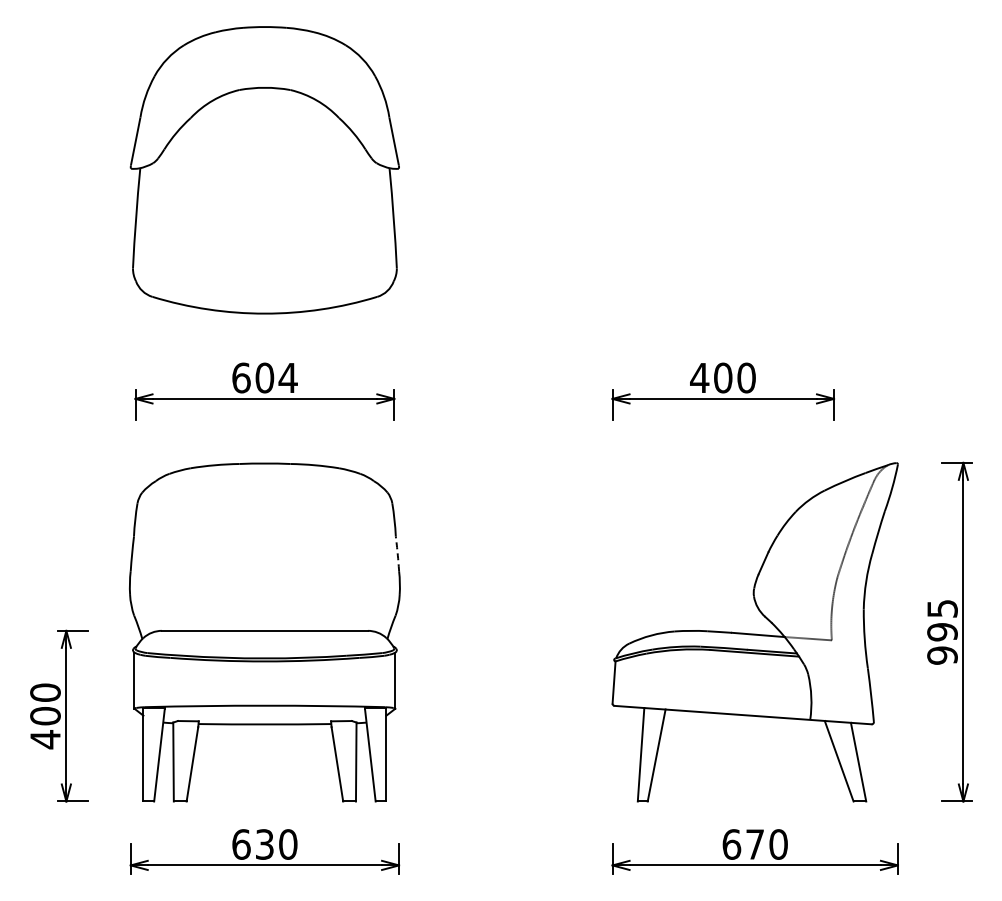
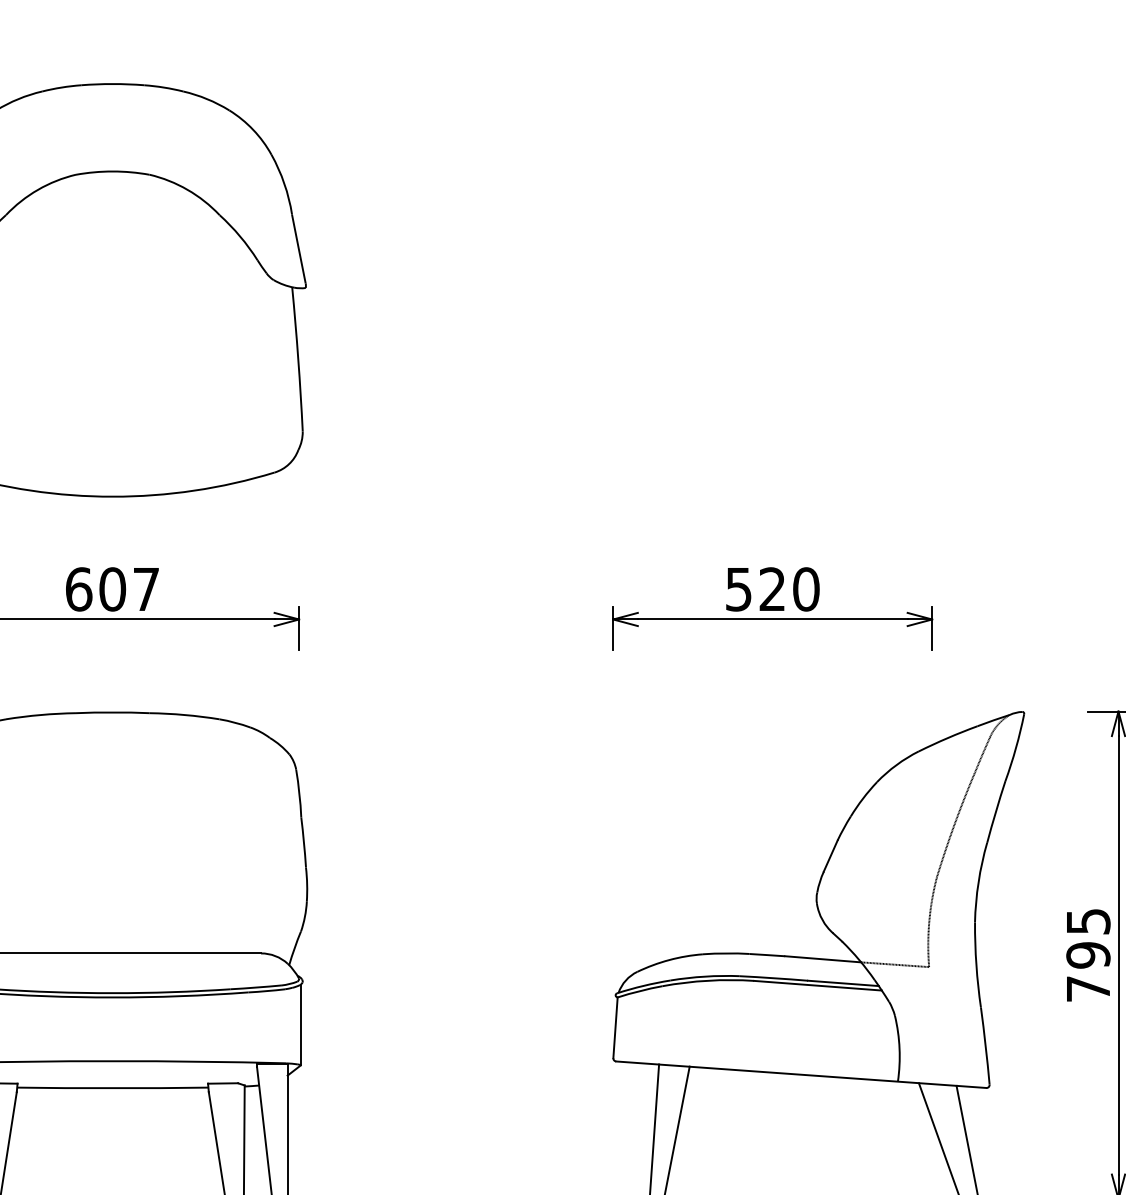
text: (287, 377) -> (145, 588), 604 -> 607
text: (711, 377) -> (755, 588), 400 -> 520
arc: (397, 553) -> (303, 842), dashed -> solid
text: (942, 655) -> (1088, 988), 995 -> 795

